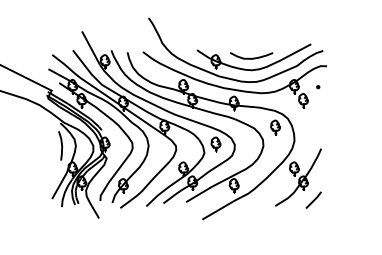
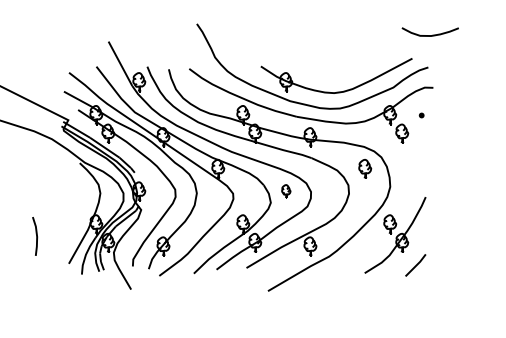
curve: (250, 58) -> (429, 35), moved
part: (216, 144) -> (286, 191), size x0.7
line: (61, 145) -> (36, 236), moved

